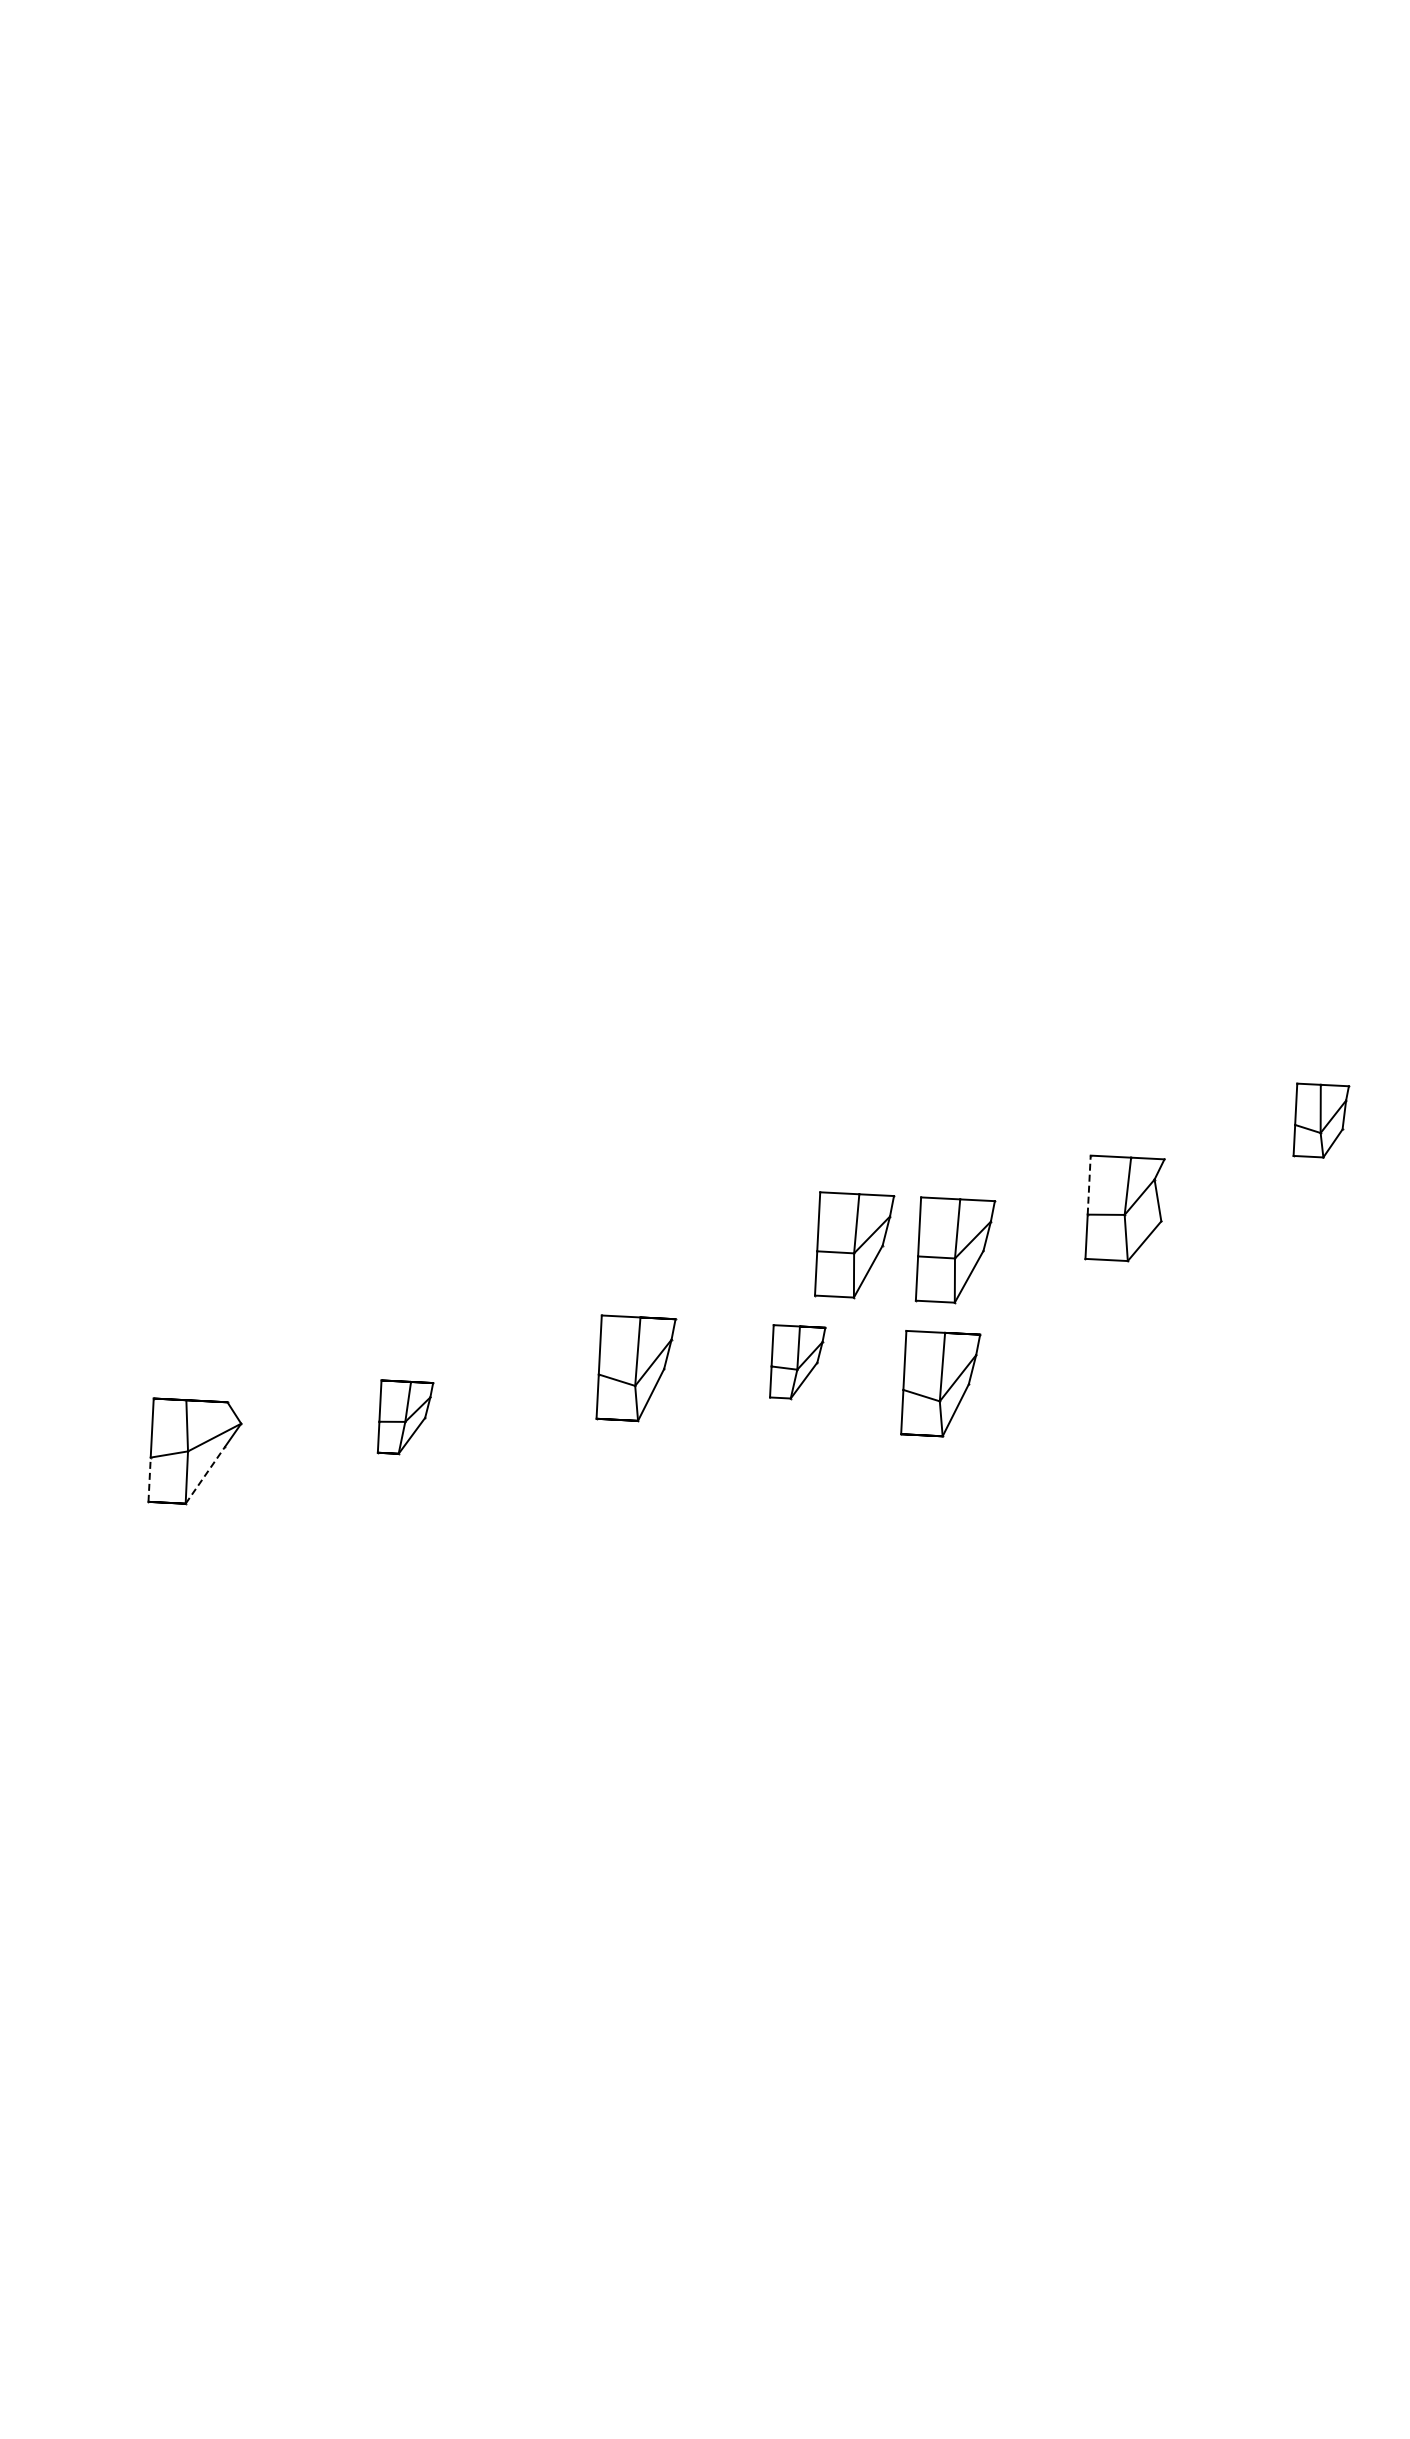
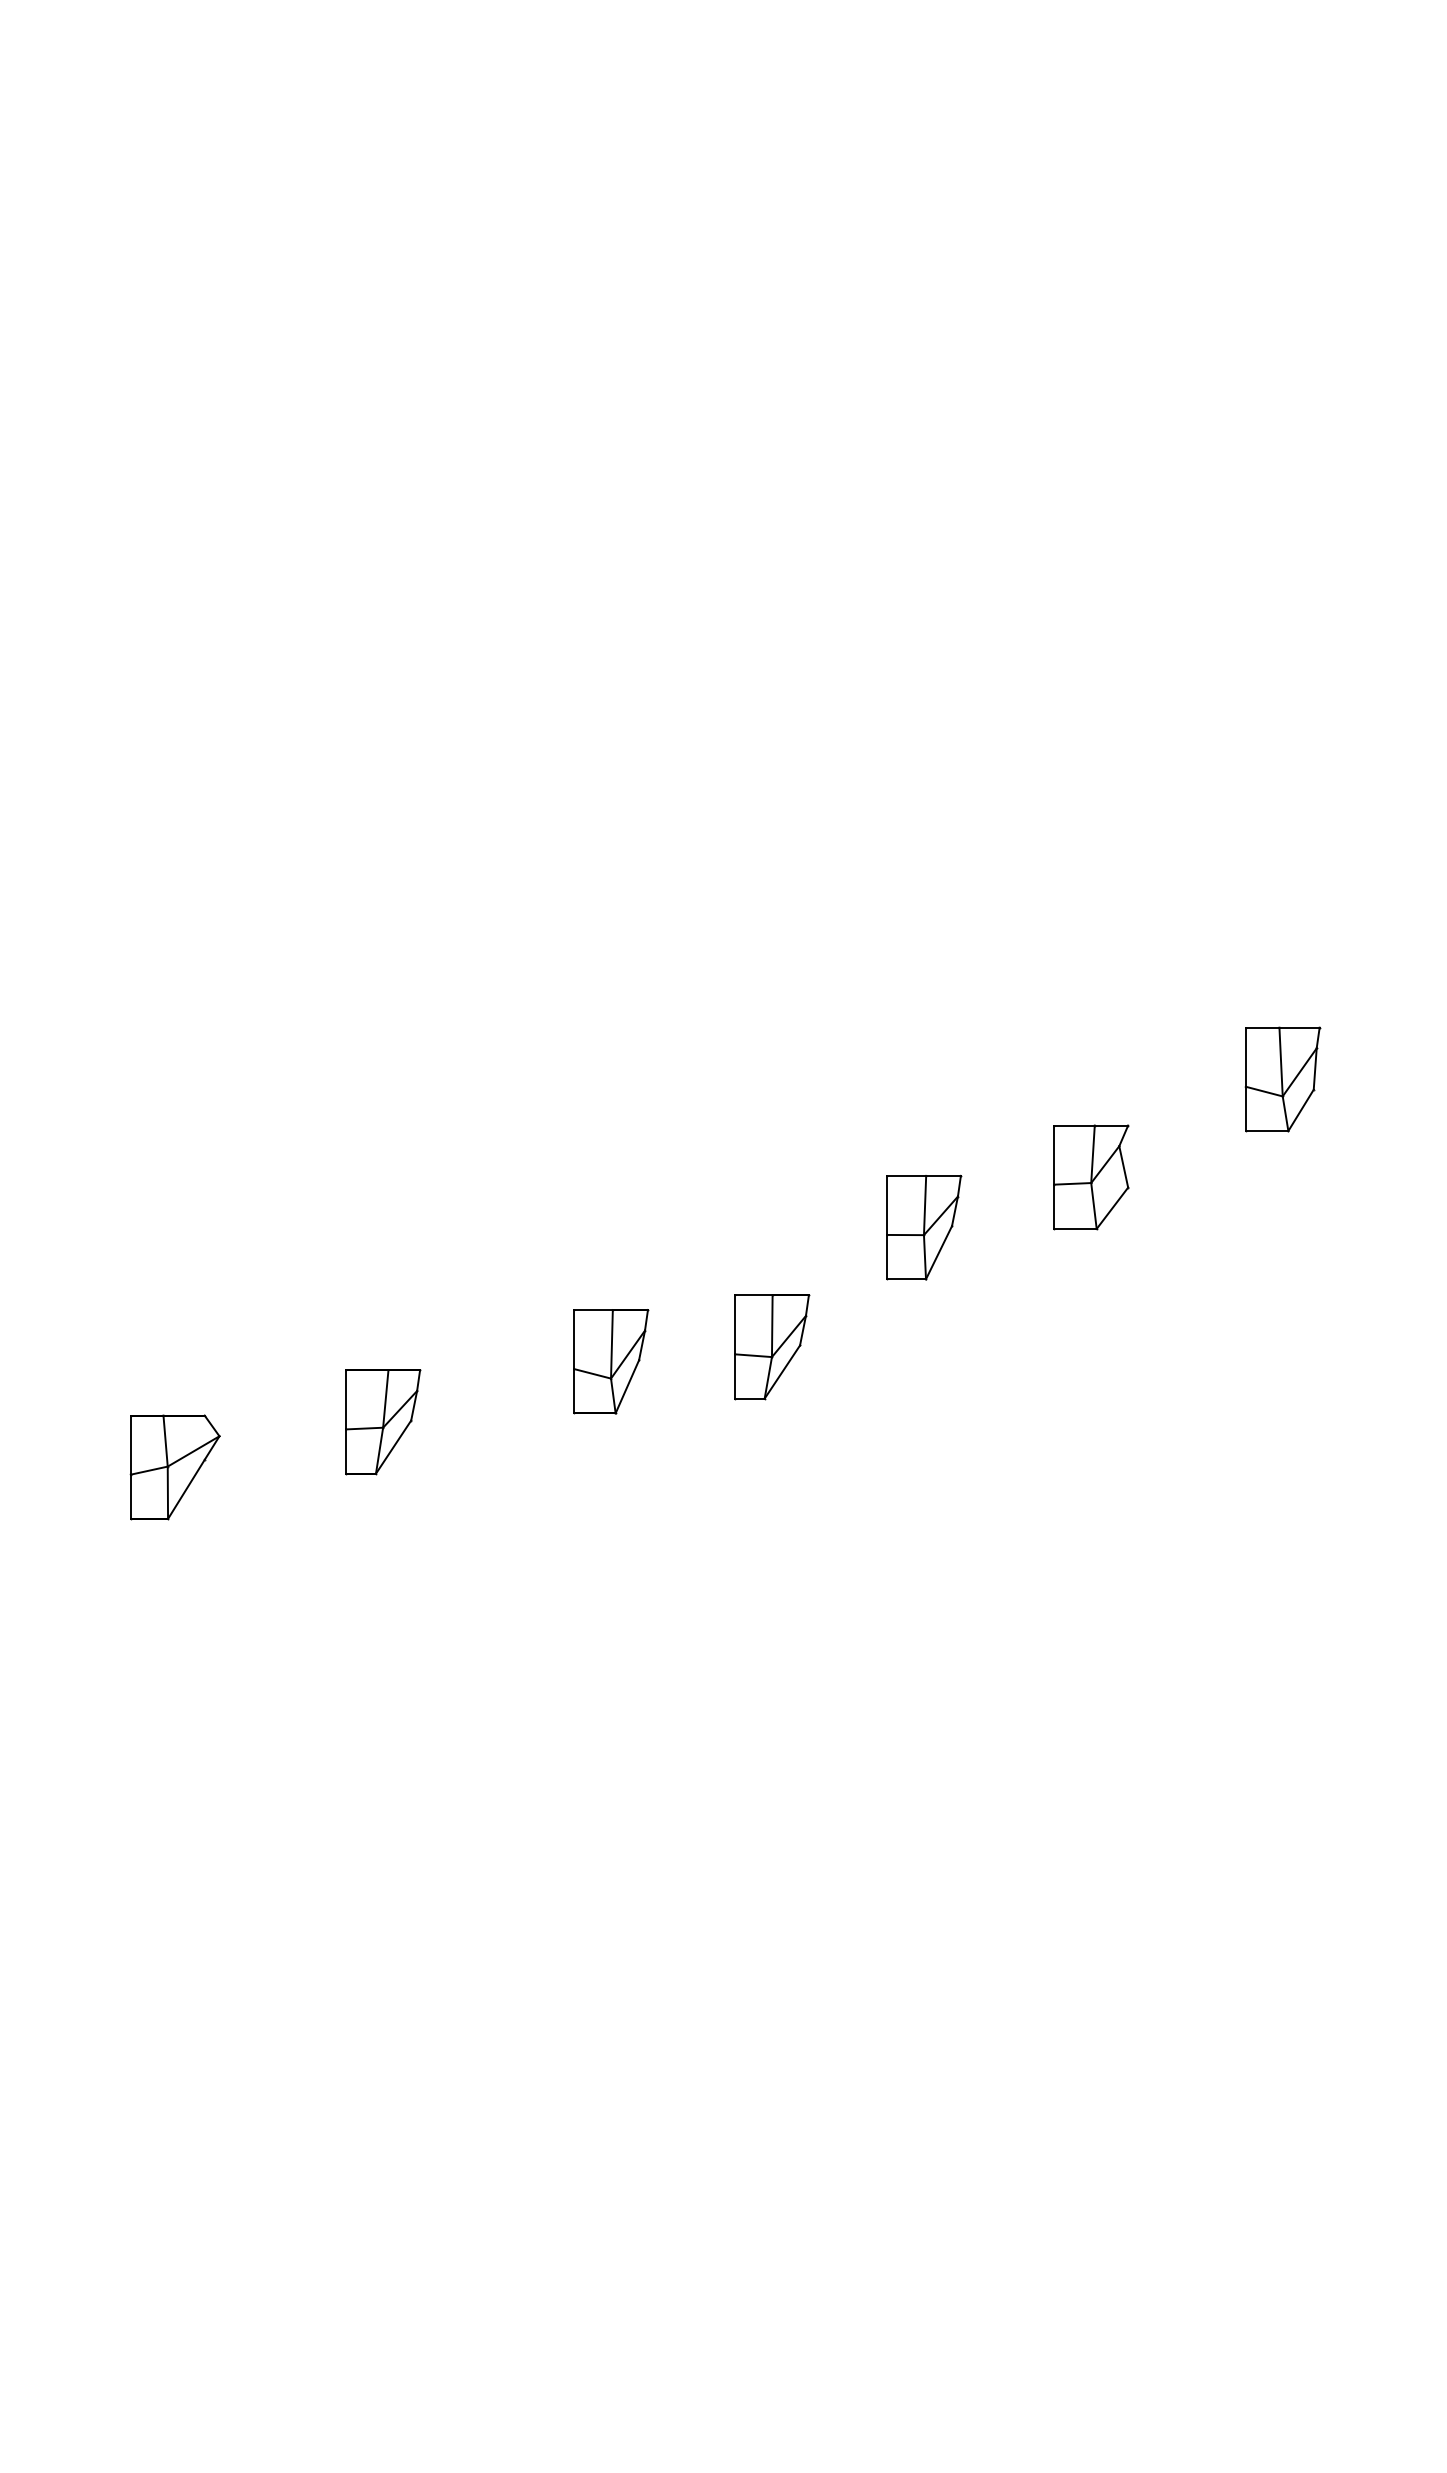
part: (1320, 1121) -> (1282, 1079), size x1.43
line: (1089, 1185) -> (1054, 1155), dashed -> solid
part: (855, 1245) -> (823, 1227), removed
part: (798, 1363) -> (772, 1347), size x1.43
part: (941, 1384) -> (916, 1361), removed
part: (405, 1418) -> (383, 1422), size x1.43
line: (205, 1475) -> (186, 1489), dashed -> solid
line: (149, 1479) -> (130, 1496), dashed -> solid

